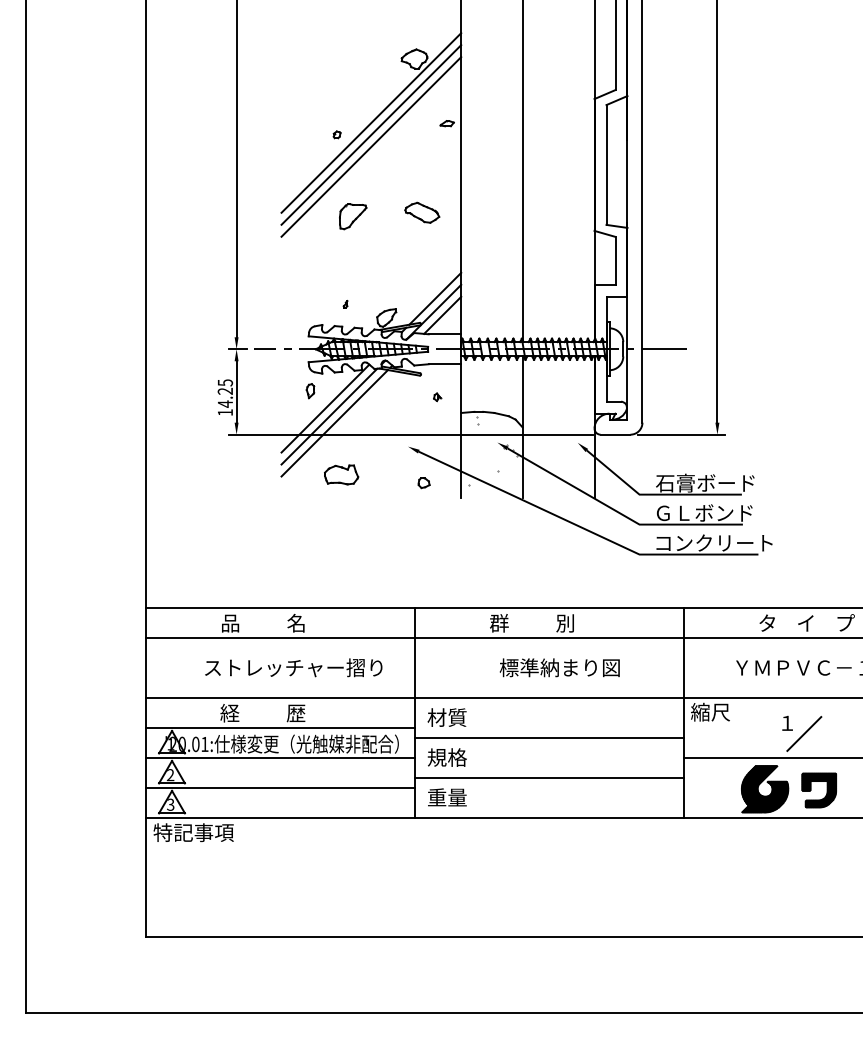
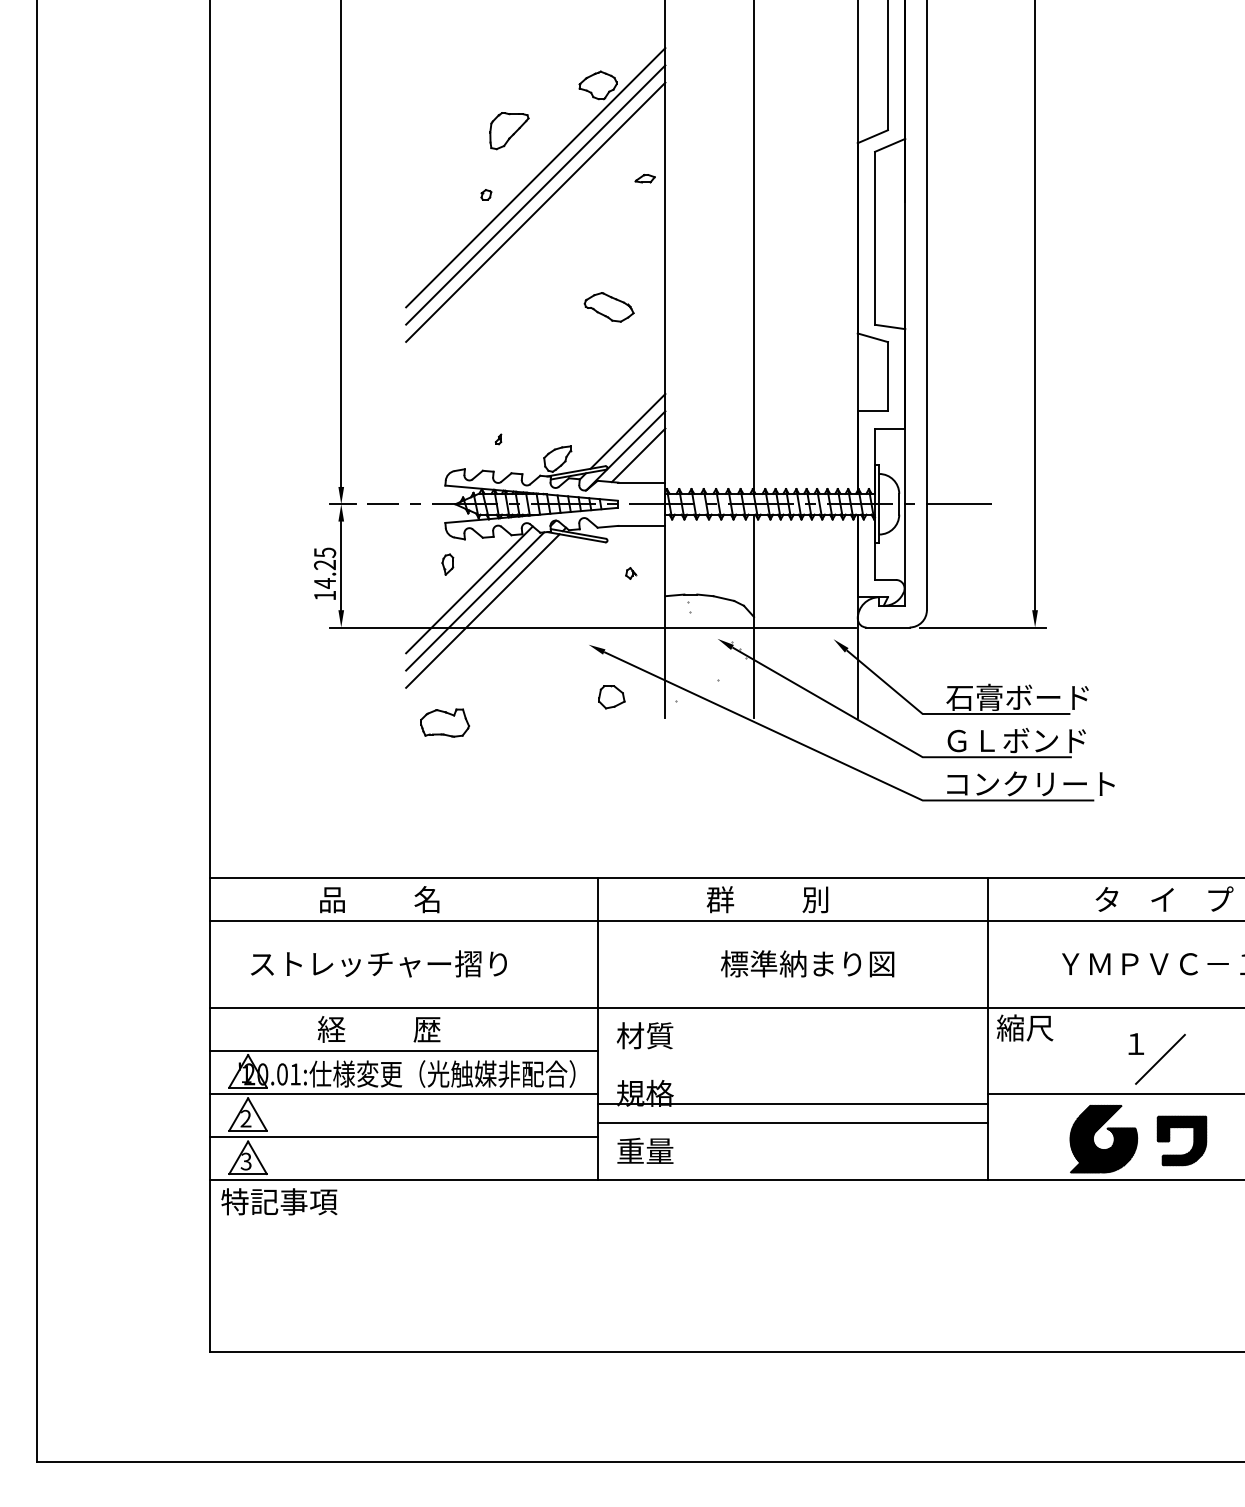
part: (353, 216) -> (509, 130), moved
part: (341, 474) -> (445, 722), moved
part: (423, 483) -> (610, 697), size x1.6
text: (293, 667) -> (378, 963), moved
line: (549, 738) -> (792, 1104), moved

